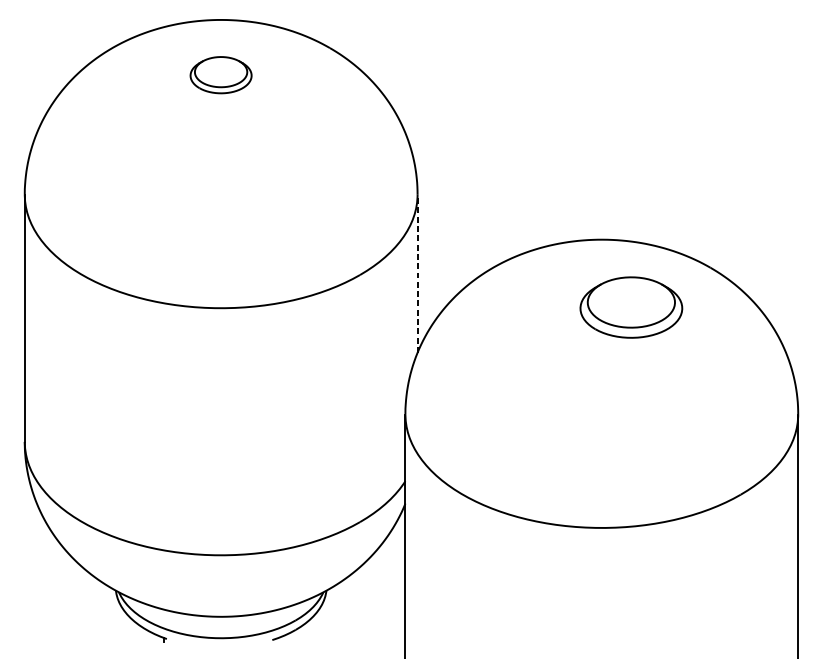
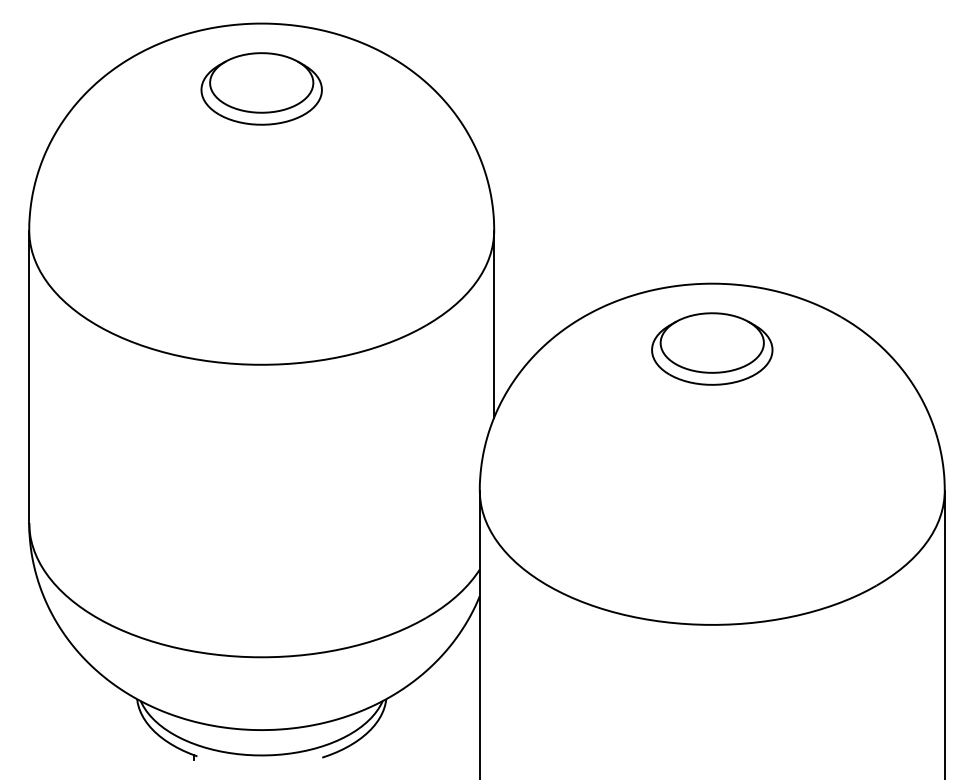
part: (220, 74) -> (261, 88), size x1.67
line: (417, 273) -> (494, 323), dashed -> solid
part: (631, 307) -> (712, 348), moved

